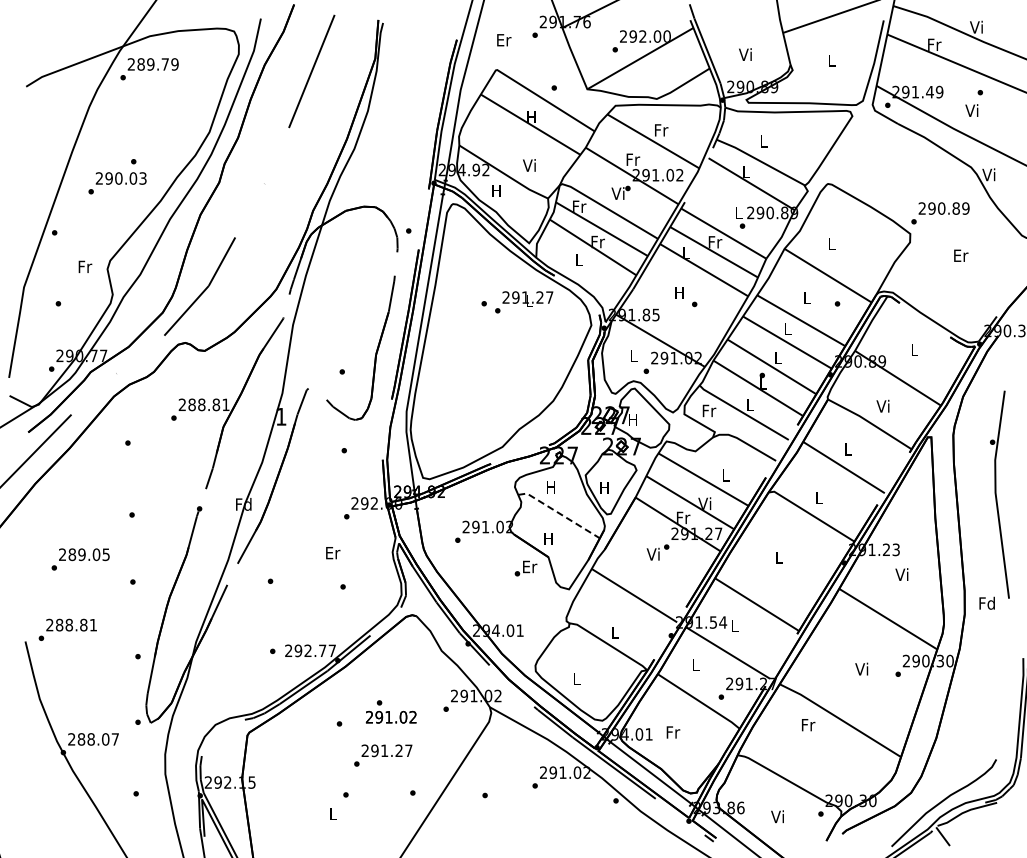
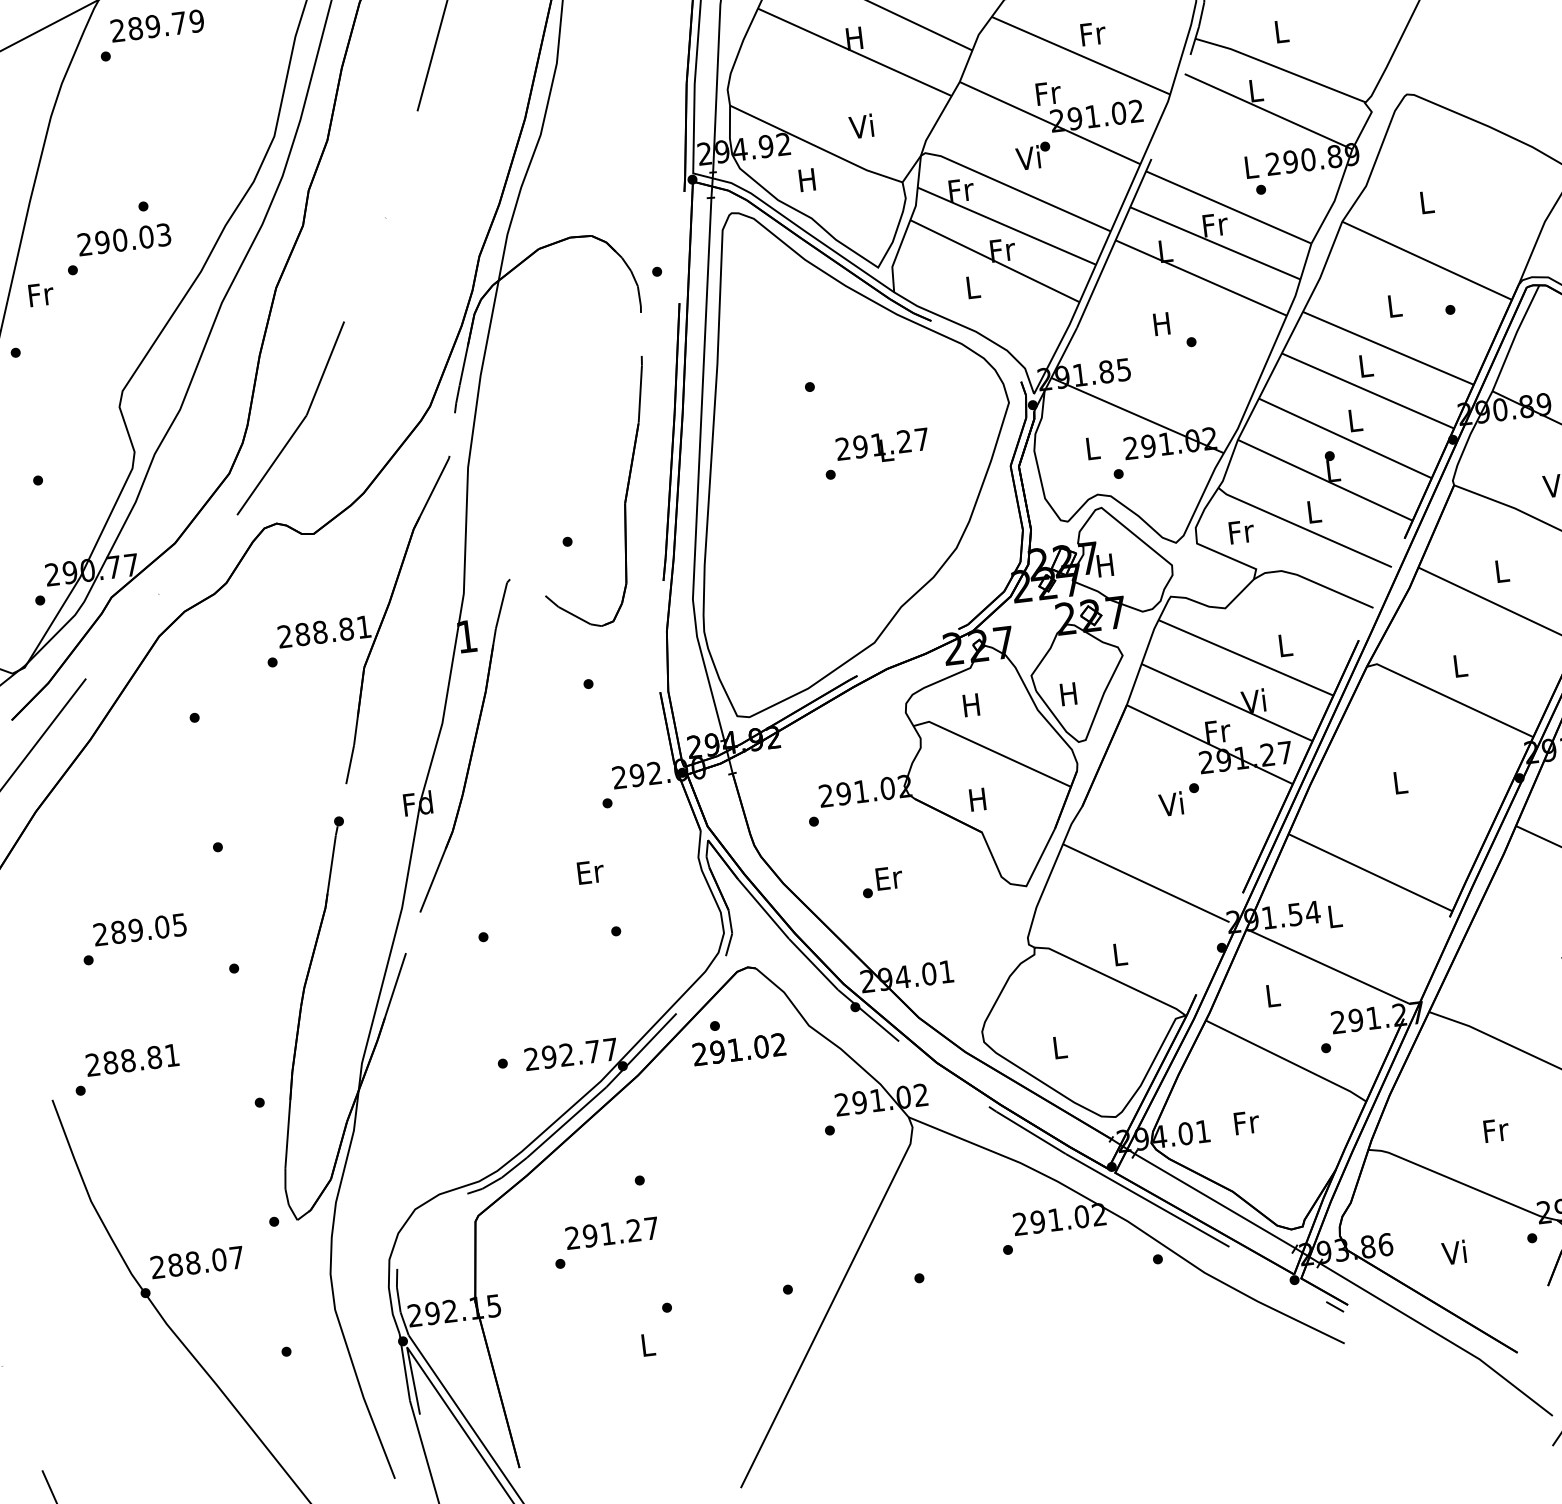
text: (85, 266) -> (41, 293), moved
text: (524, 302) -> (877, 453), moved
line: (559, 513) -> (992, 750), dashed -> solid
text: (525, 568) -> (881, 881), moved
text: (390, 711) -> (736, 1039), moved
text: (808, 725) -> (1496, 1131), moved
text: (383, 755) -> (606, 1242), moved

